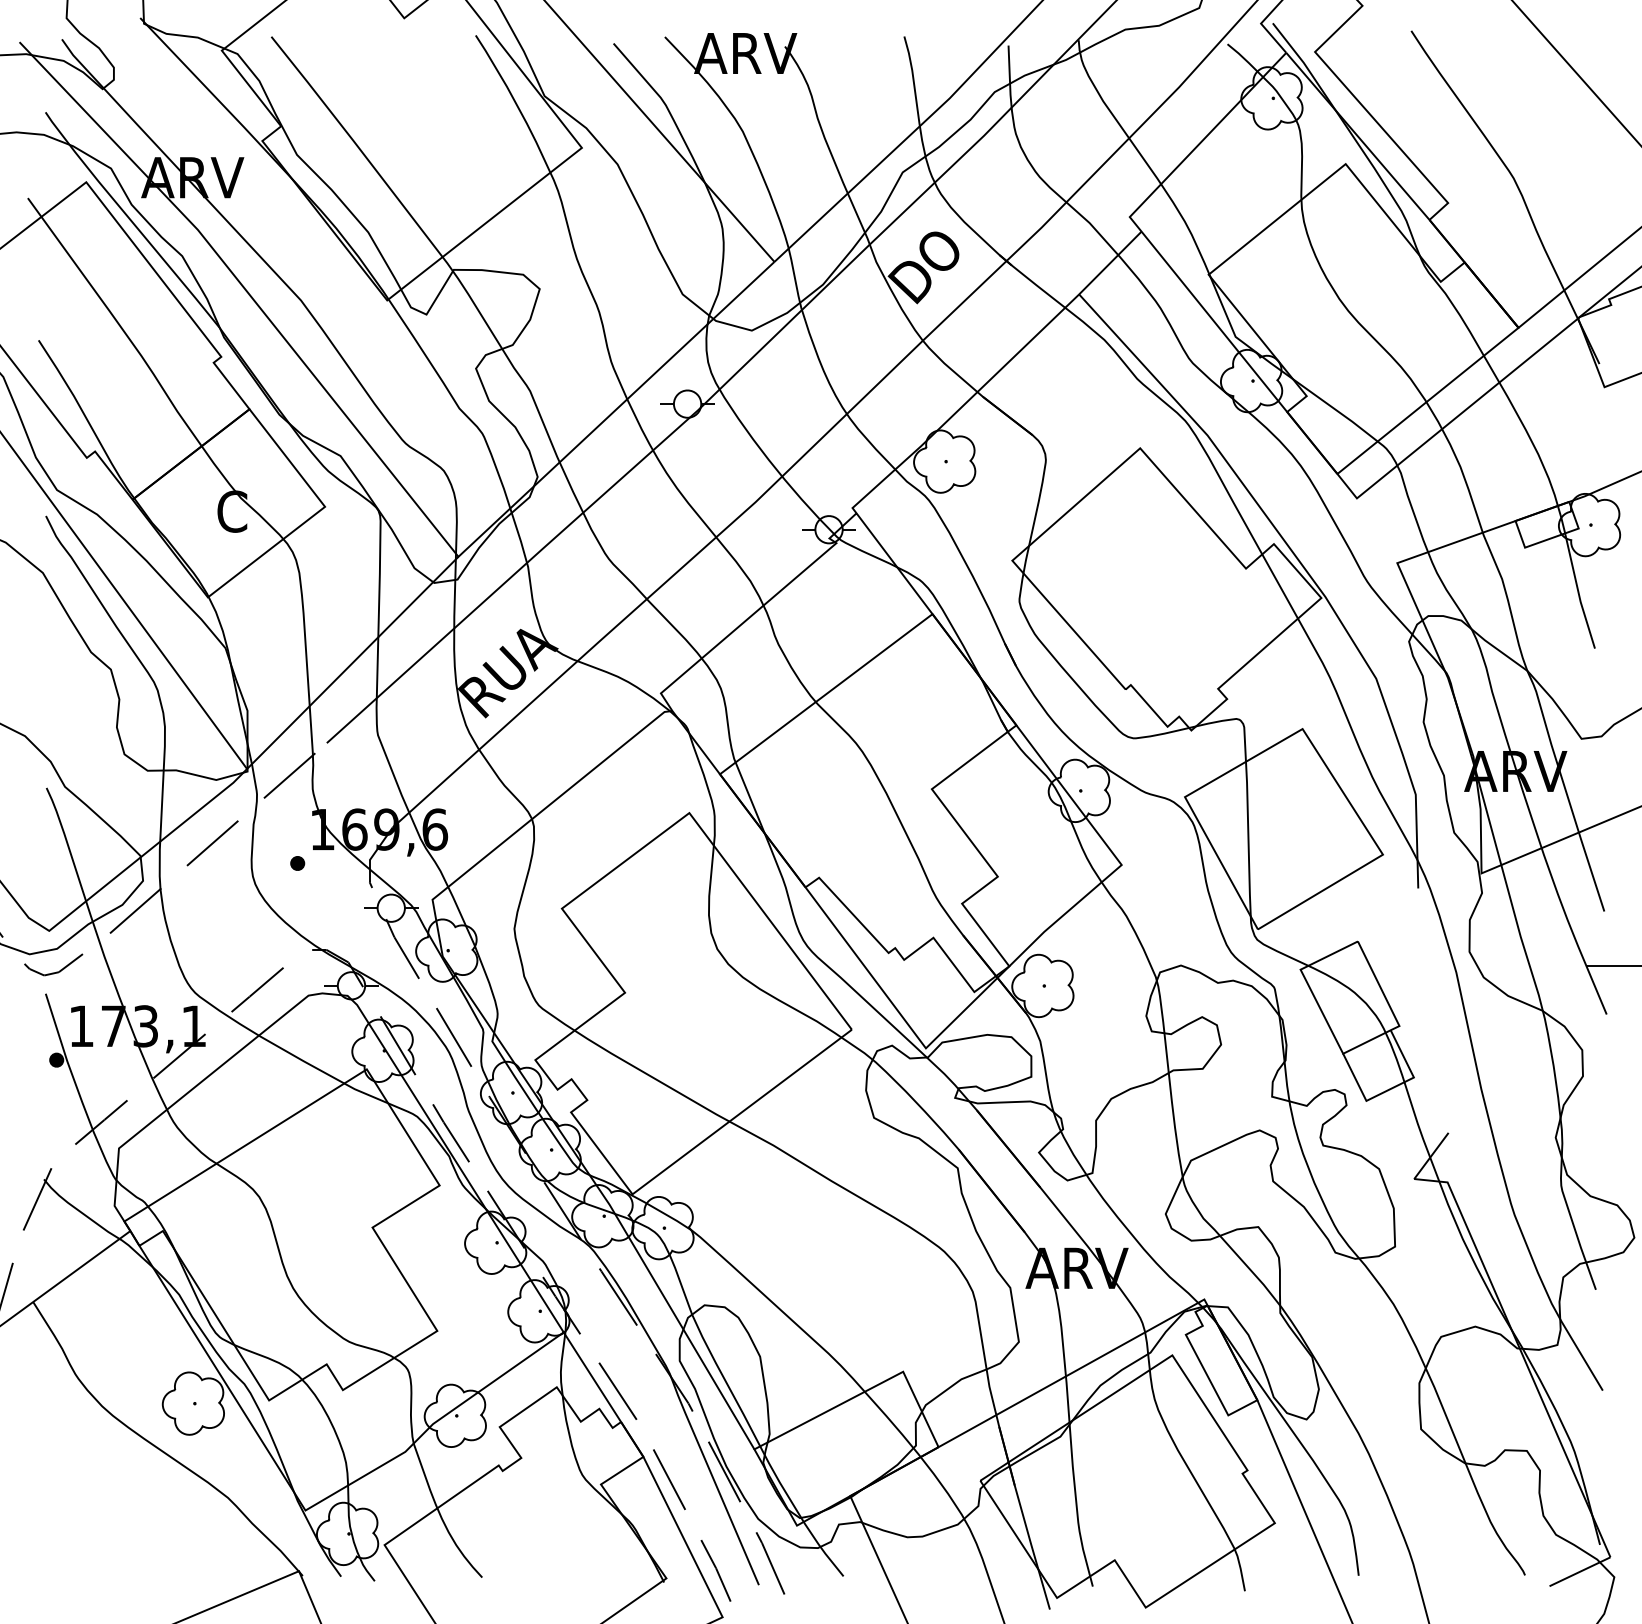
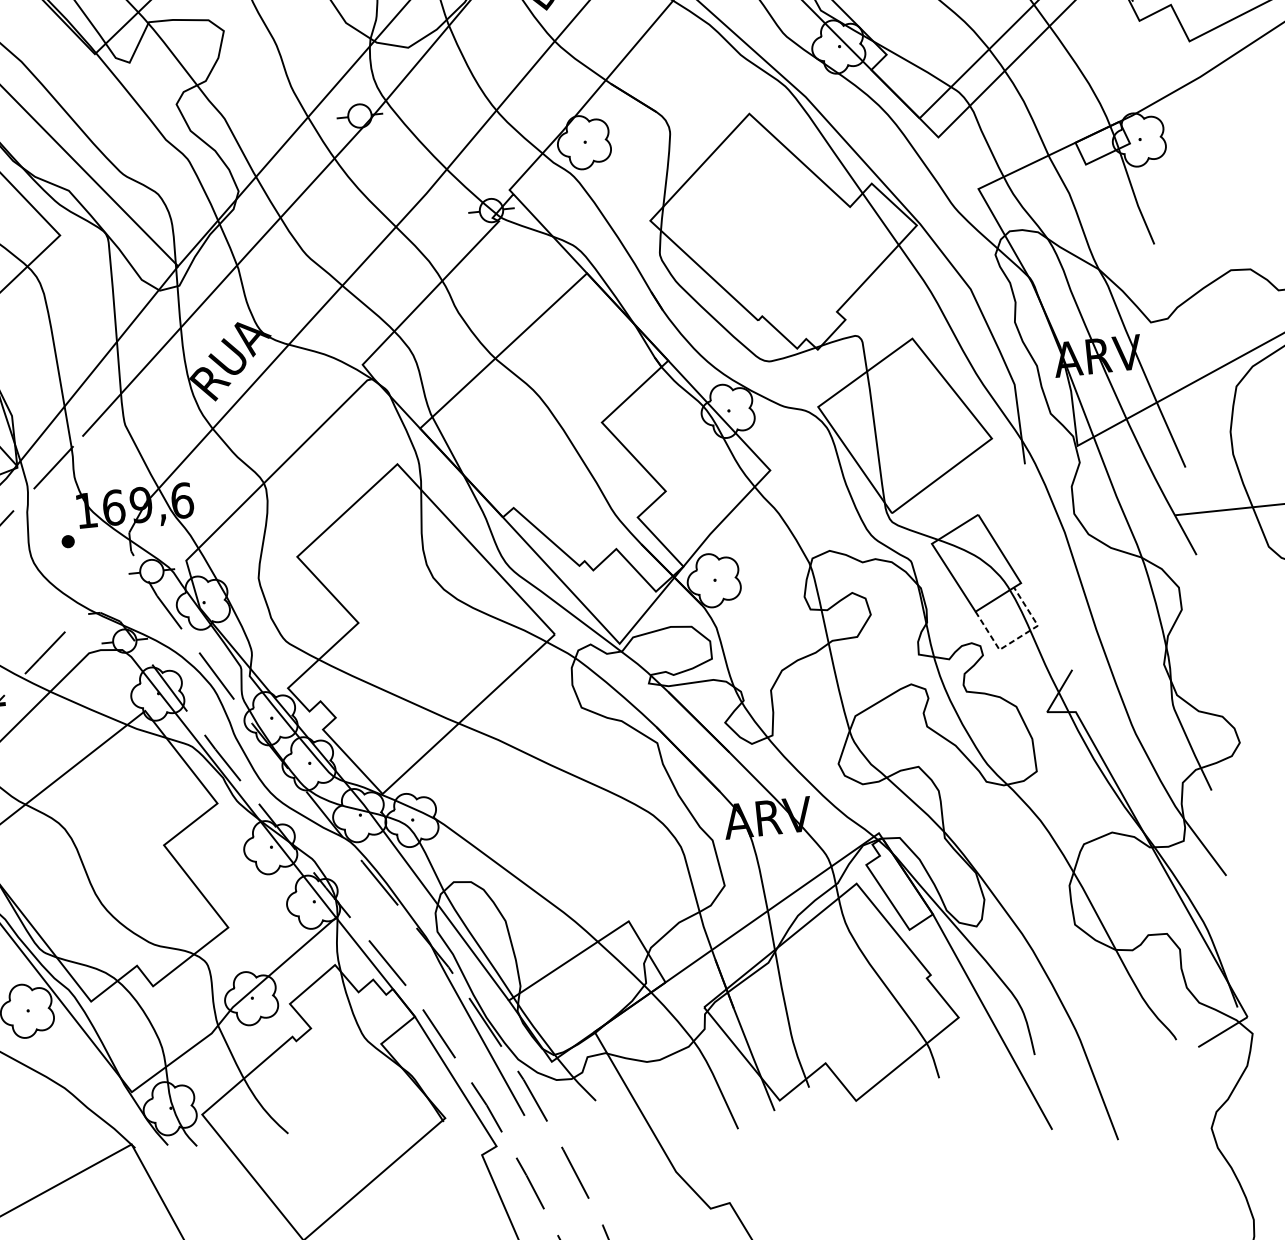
line: (1390, 1089) -> (1019, 637), solid -> dashed

